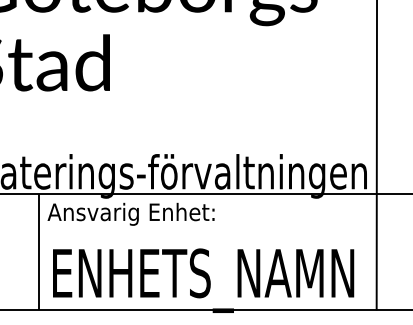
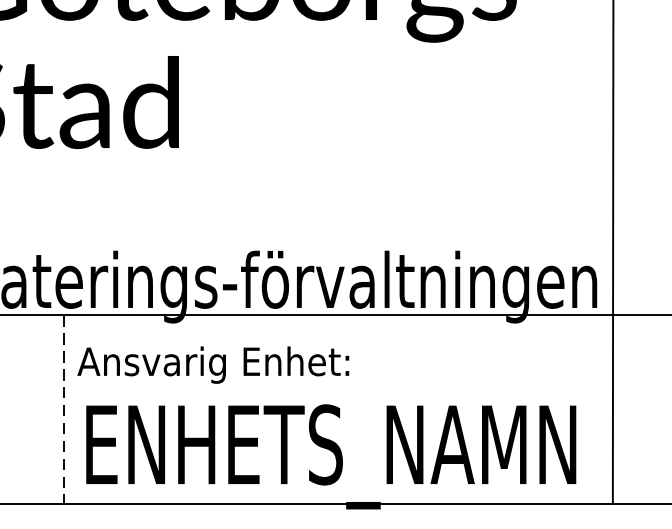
text: (130, 213) -> (212, 363), moved
line: (39, 251) -> (64, 409), solid -> dashed

